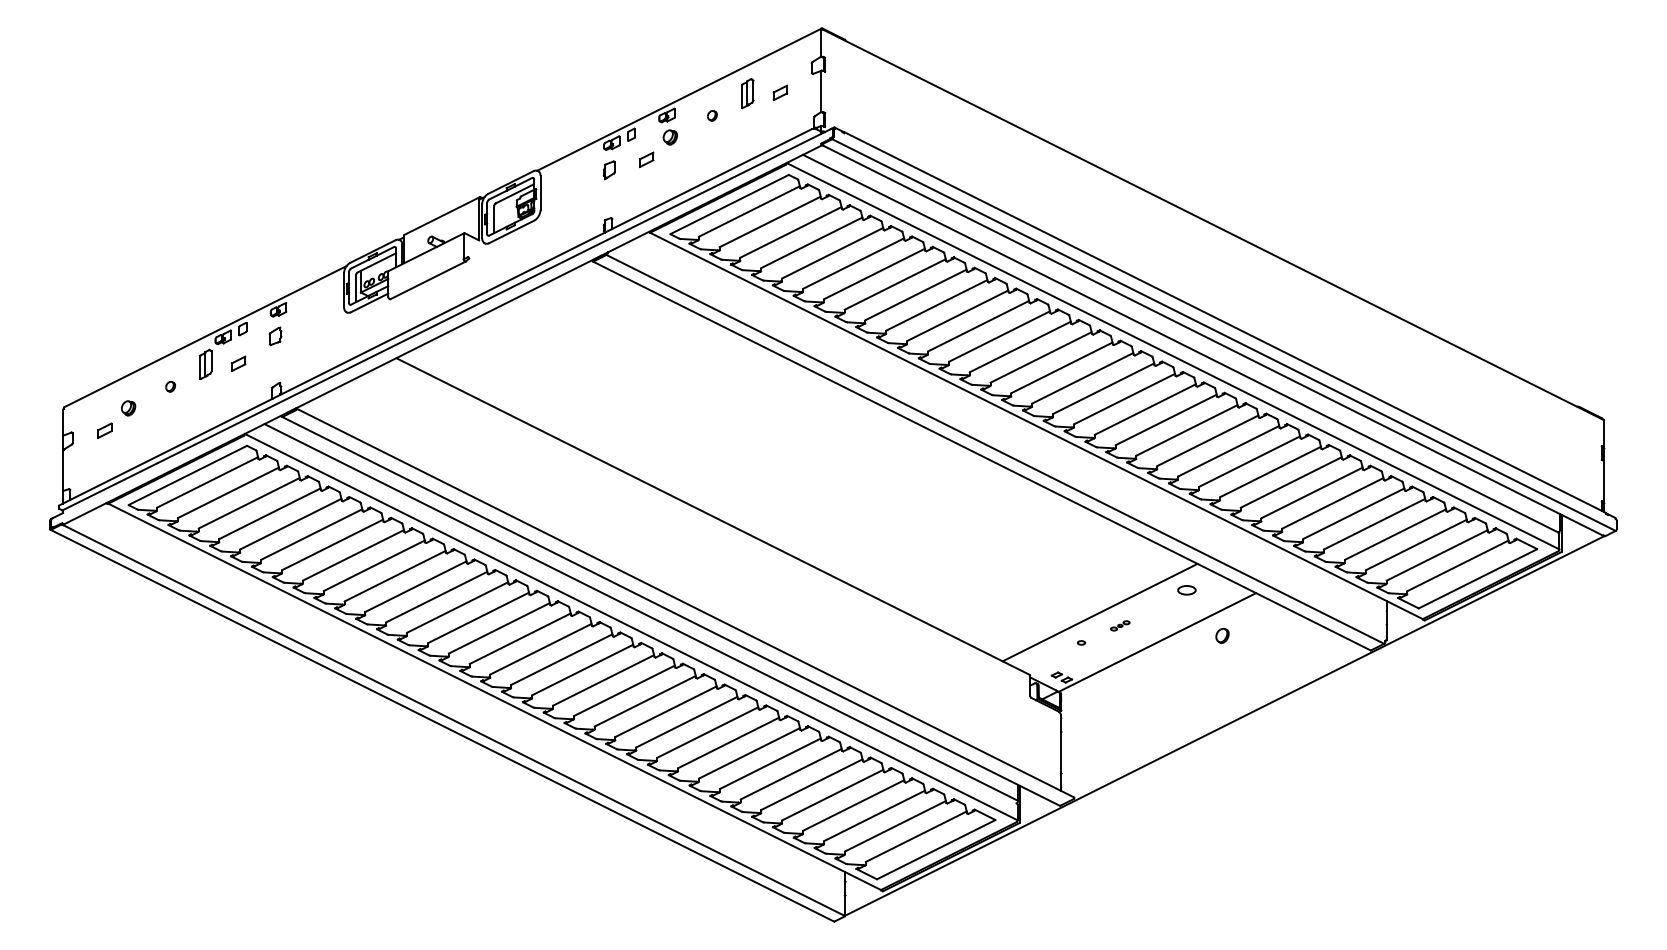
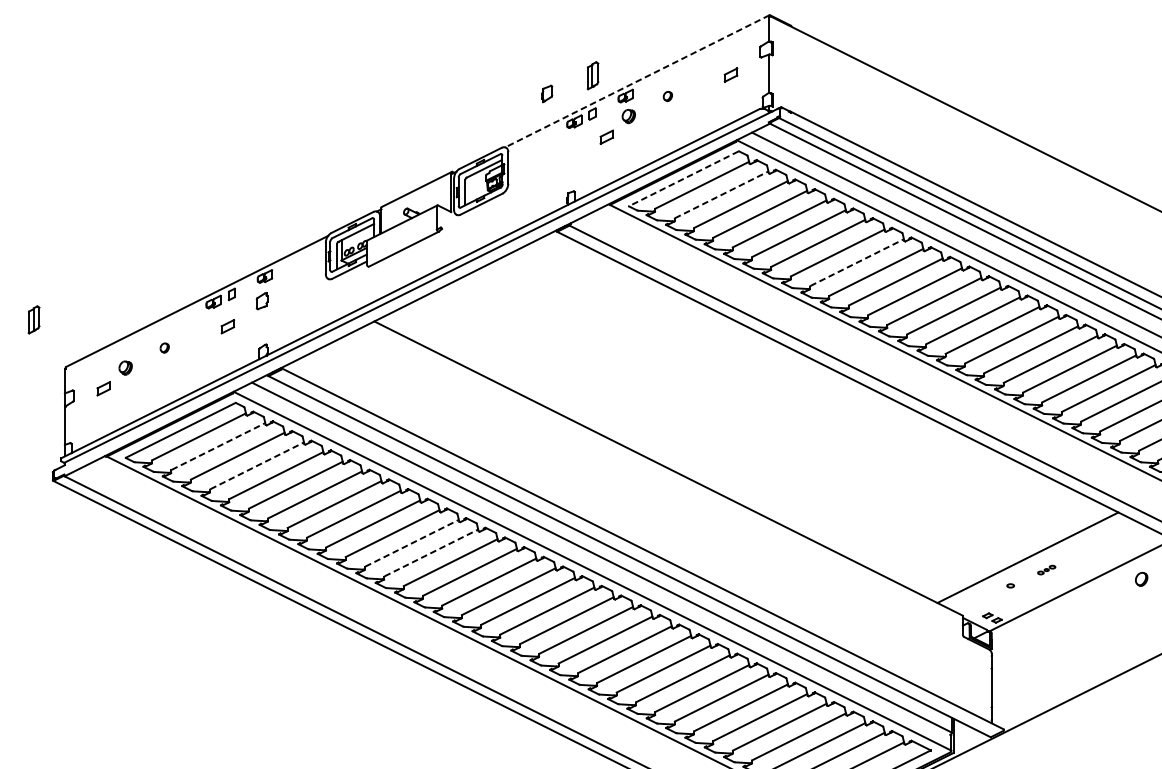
part: (747, 93) -> (592, 75), moved
line: (679, 99) -> (637, 81), solid -> dashed
part: (608, 170) -> (546, 94), moved
line: (729, 204) -> (683, 178), solid -> dashed
line: (770, 221) -> (721, 194), solid -> dashed
line: (916, 294) -> (857, 262), solid -> dashed
part: (205, 363) -> (33, 318), moved
line: (228, 492) -> (218, 446), solid -> dashed
line: (270, 513) -> (257, 465), solid -> dashed
part: (1186, 590) -> (1108, 537), removed
line: (437, 596) -> (412, 542), solid -> dashed
line: (458, 607) -> (432, 553), solid -> dashed

